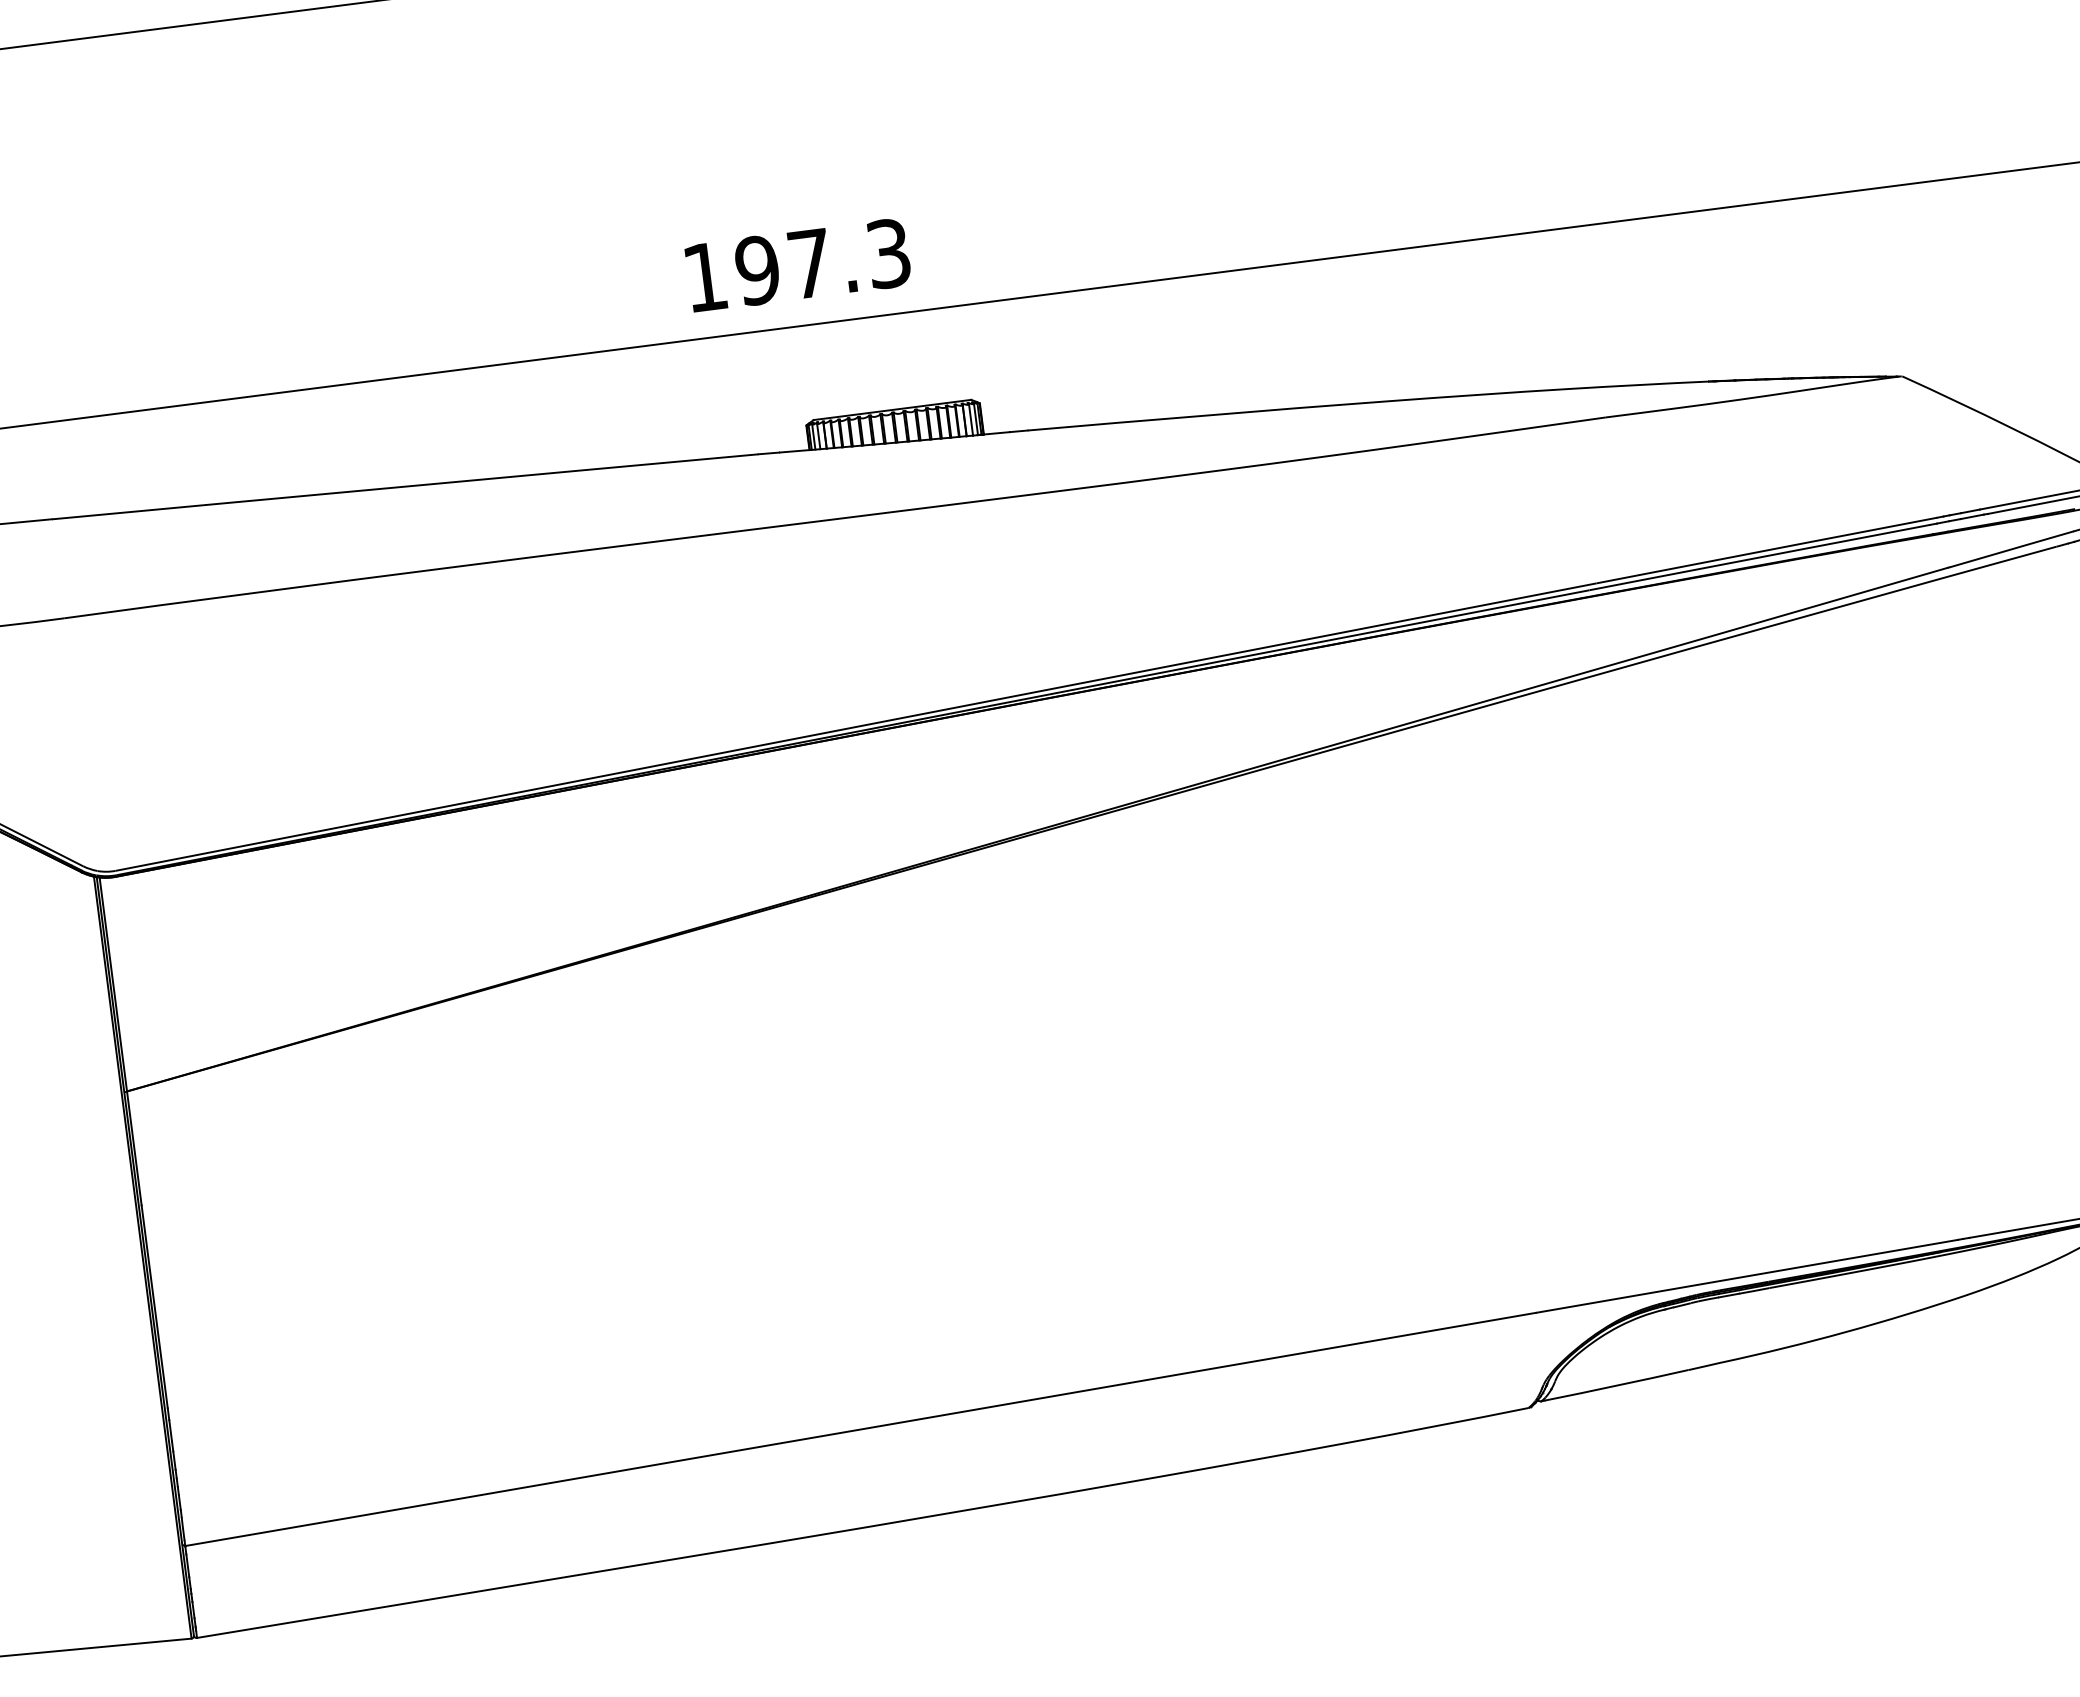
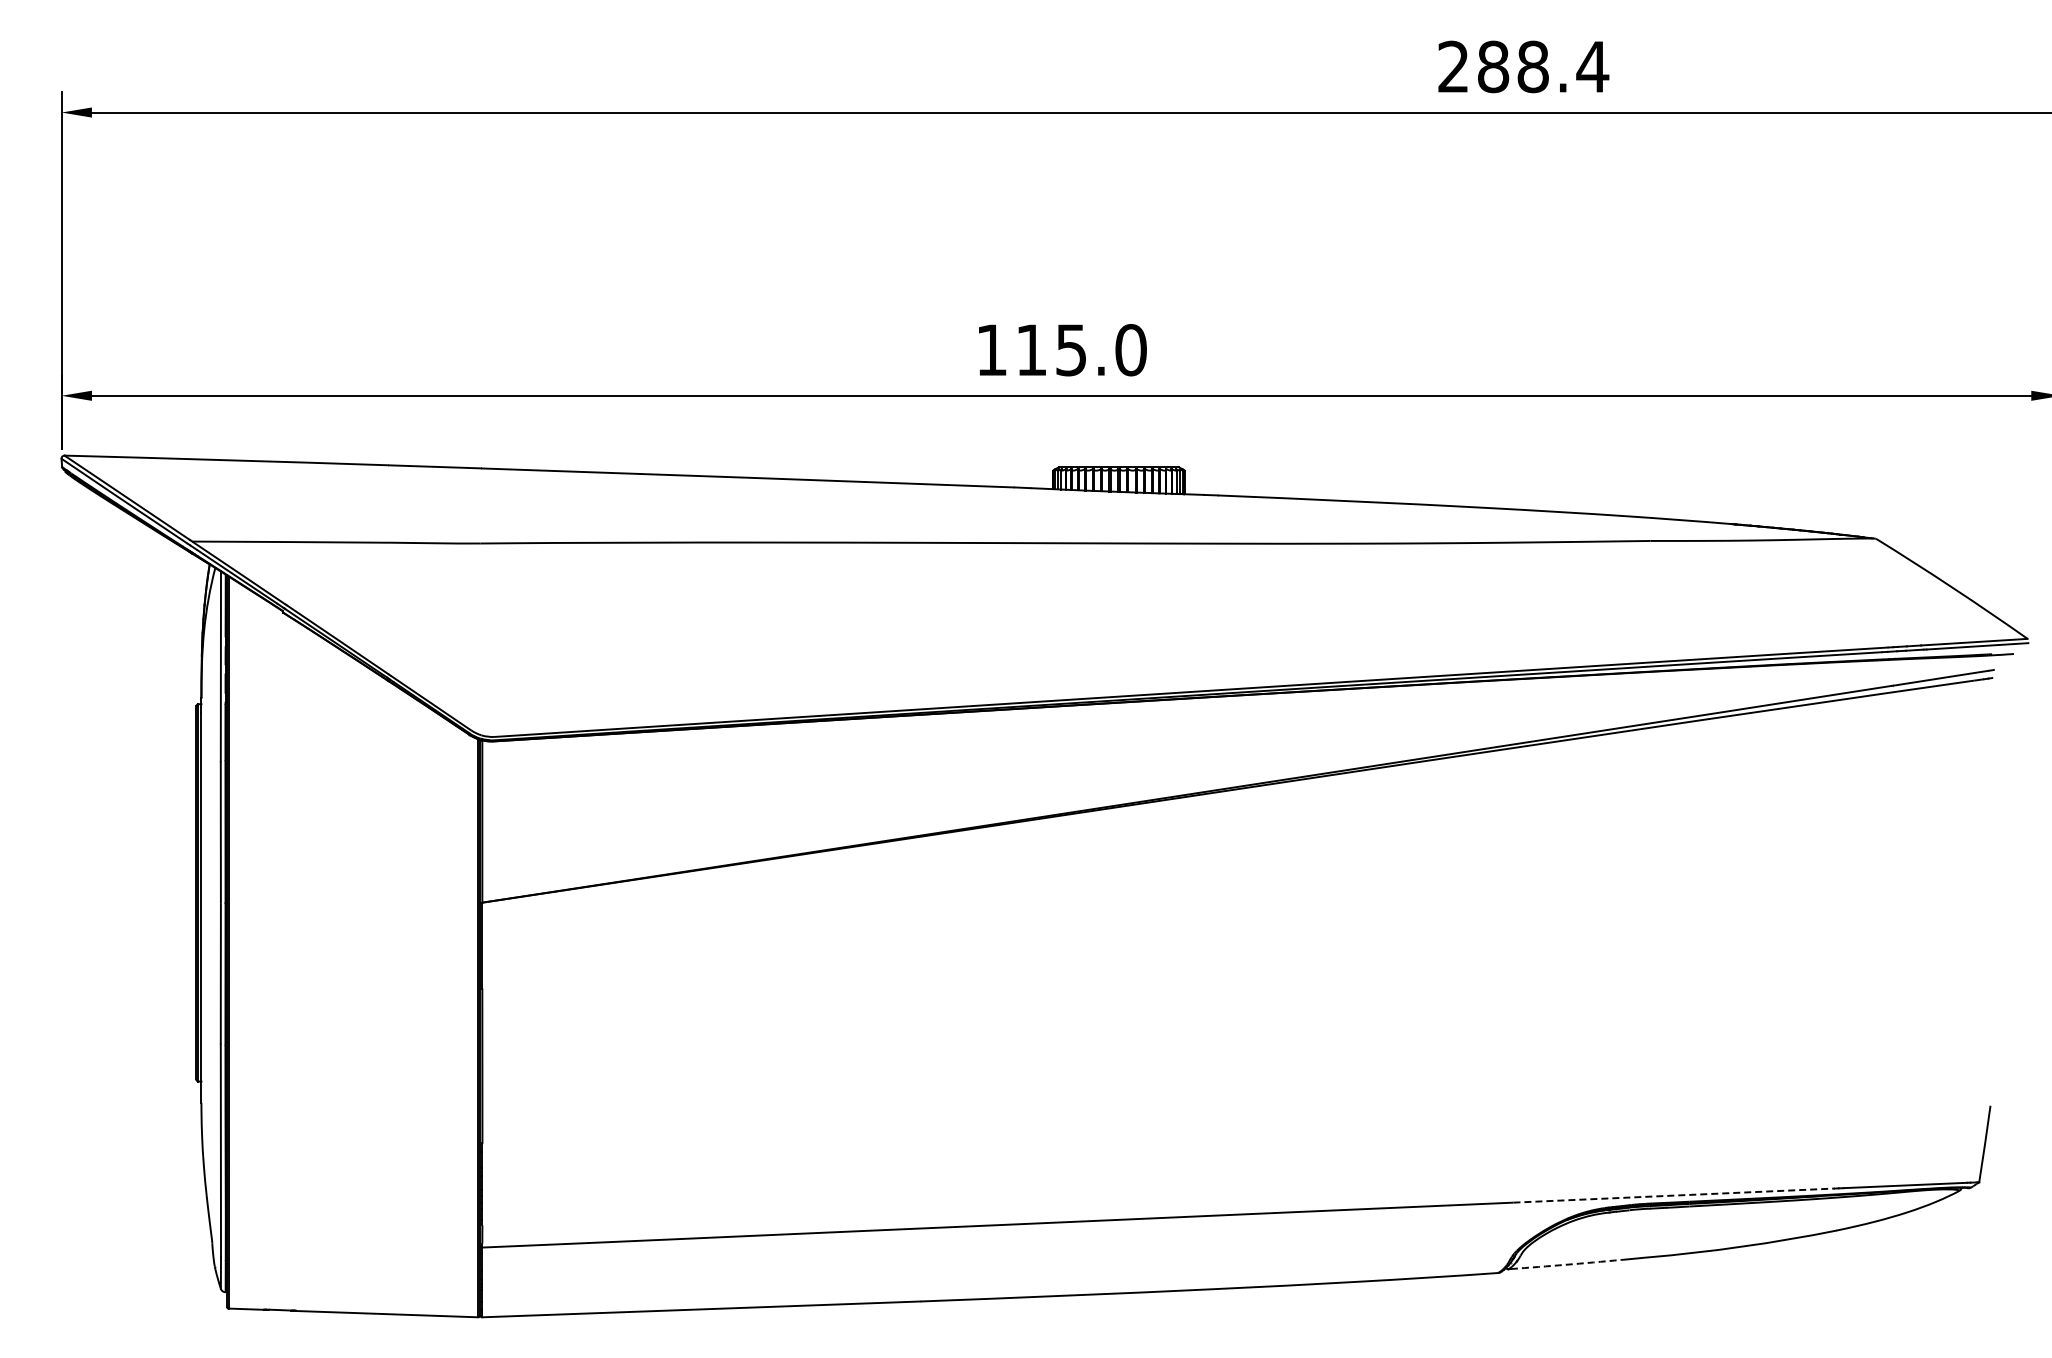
text: (822, 262) -> (1080, 350), 197.3 -> 115.0
line: (1747, 1276) -> (1674, 1195), solid -> dashed
arc: (1617, 1385) -> (1566, 1264), solid -> dashed

